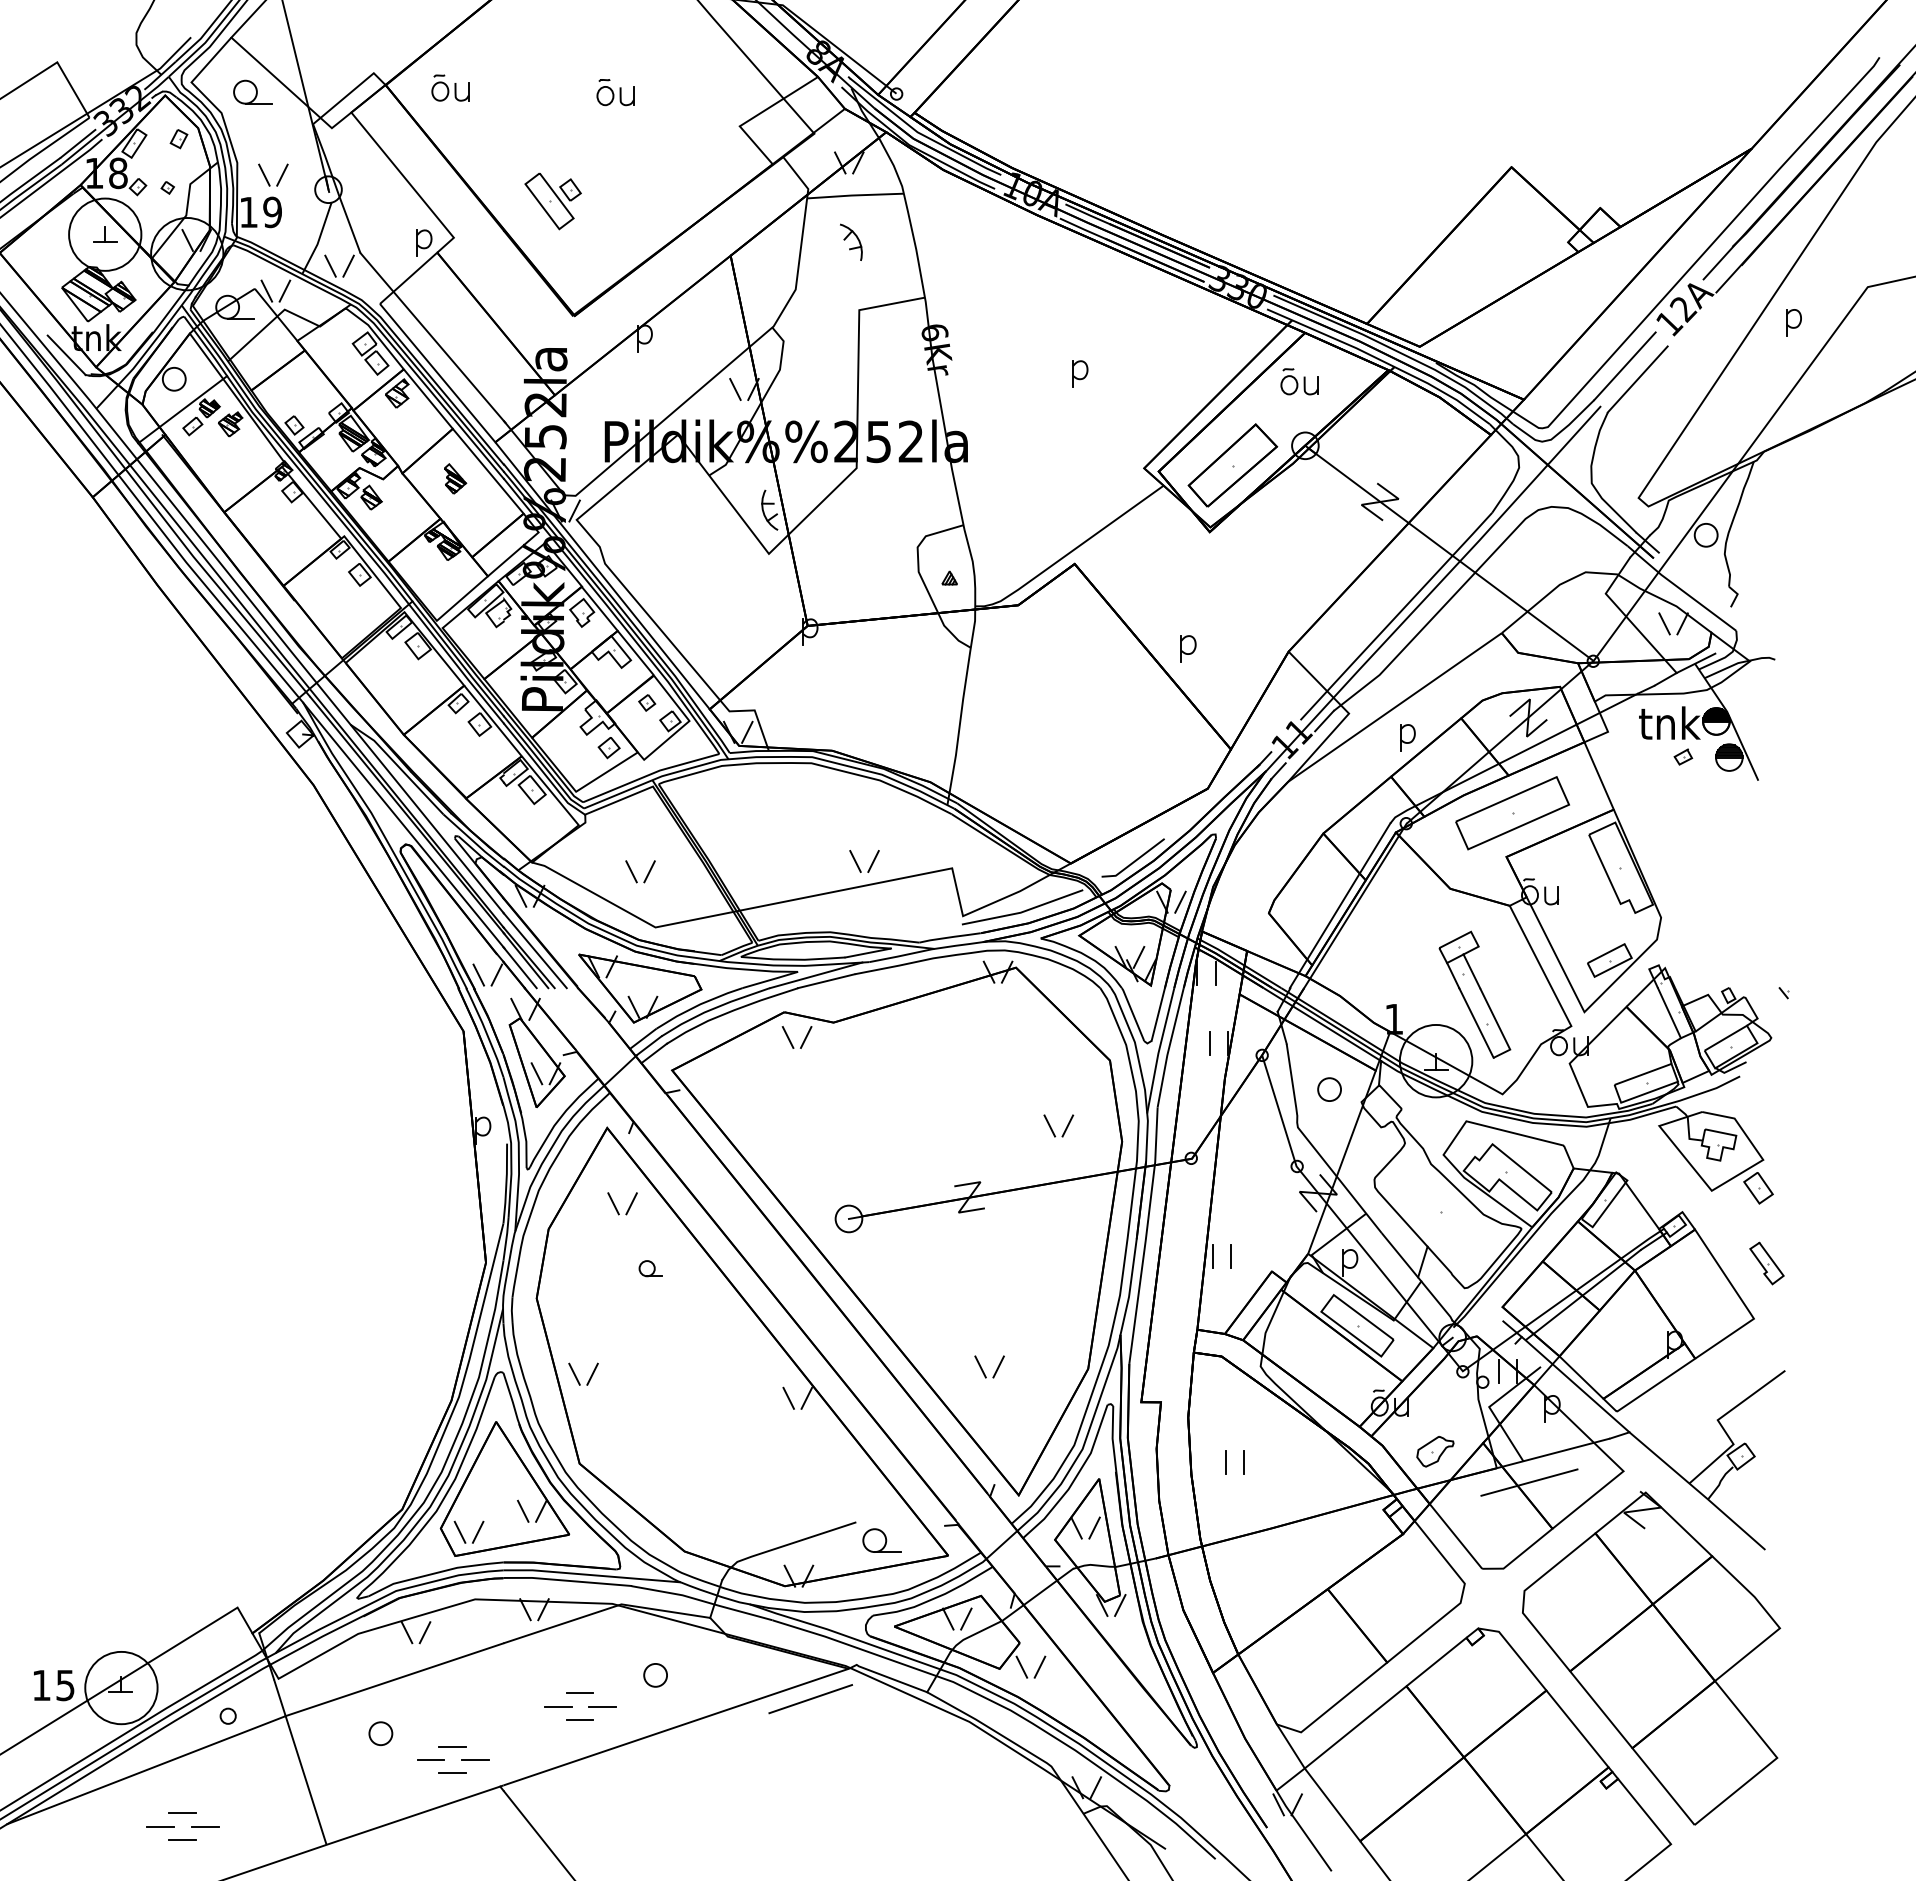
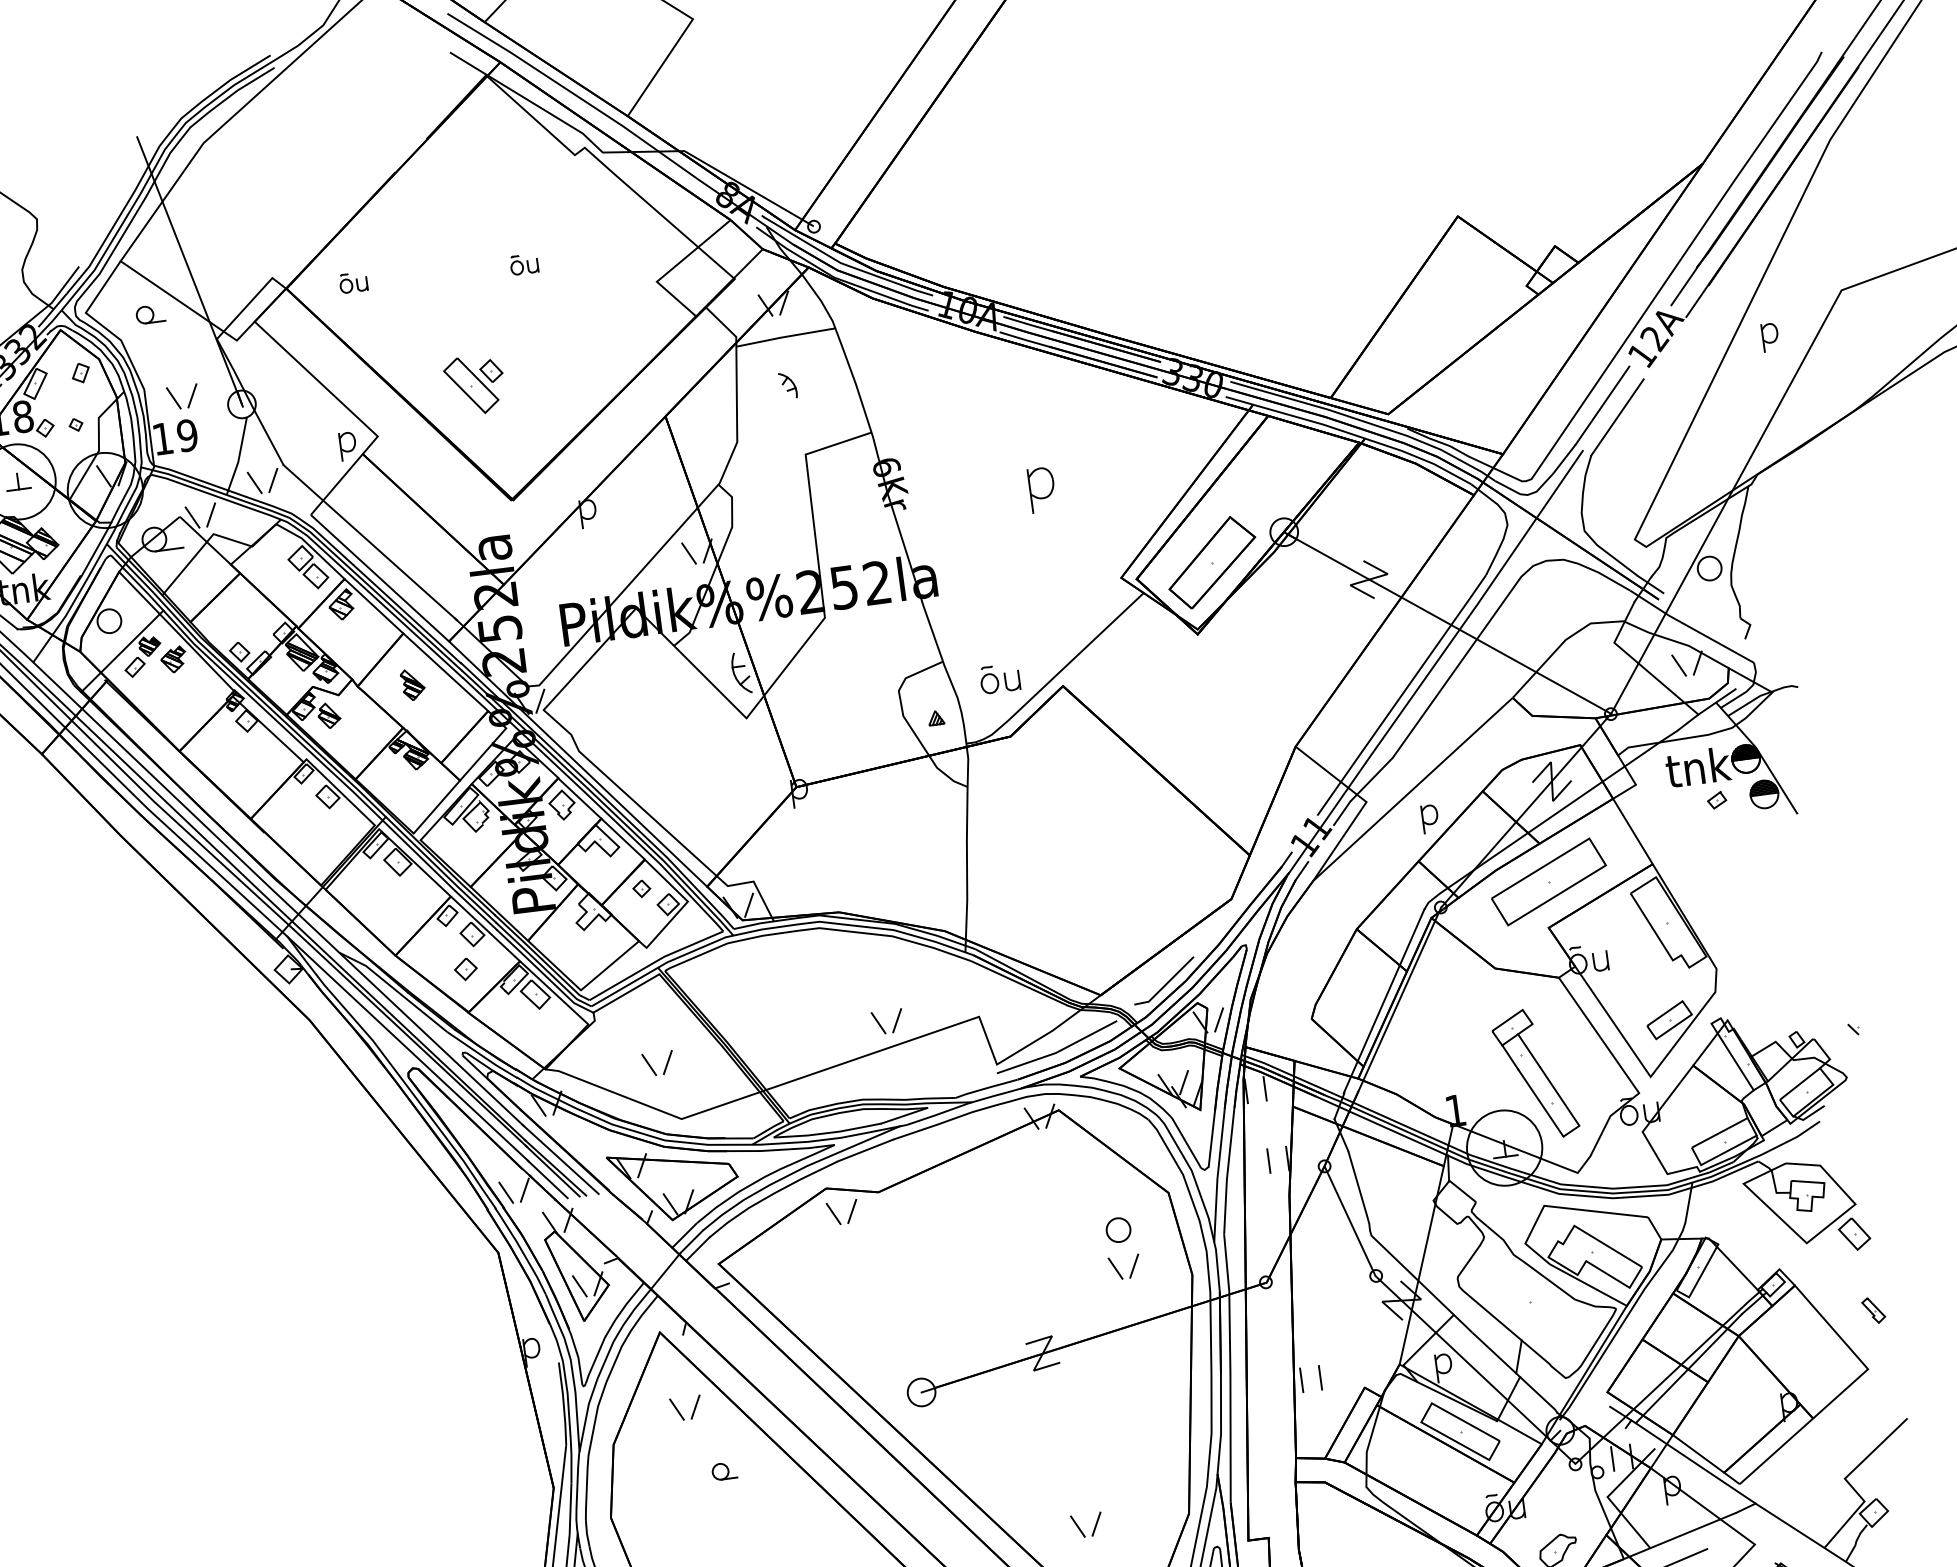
part: (450, 87) -> (353, 282), size x0.7
part: (252, 91) -> (149, 313), size x0.7
part: (615, 92) -> (524, 264), size x0.7
part: (851, 241) -> (788, 384), size x0.7
part: (1080, 373) -> (1042, 489), size x1.6
part: (1299, 381) -> (999, 678), moved
part: (1188, 648) -> (1192, 757), removed
part: (608, 748) -> (465, 969), moved
part: (1329, 1089) -> (1118, 1230), moved
part: (1766, 1263) -> (1873, 1310), size x0.6

